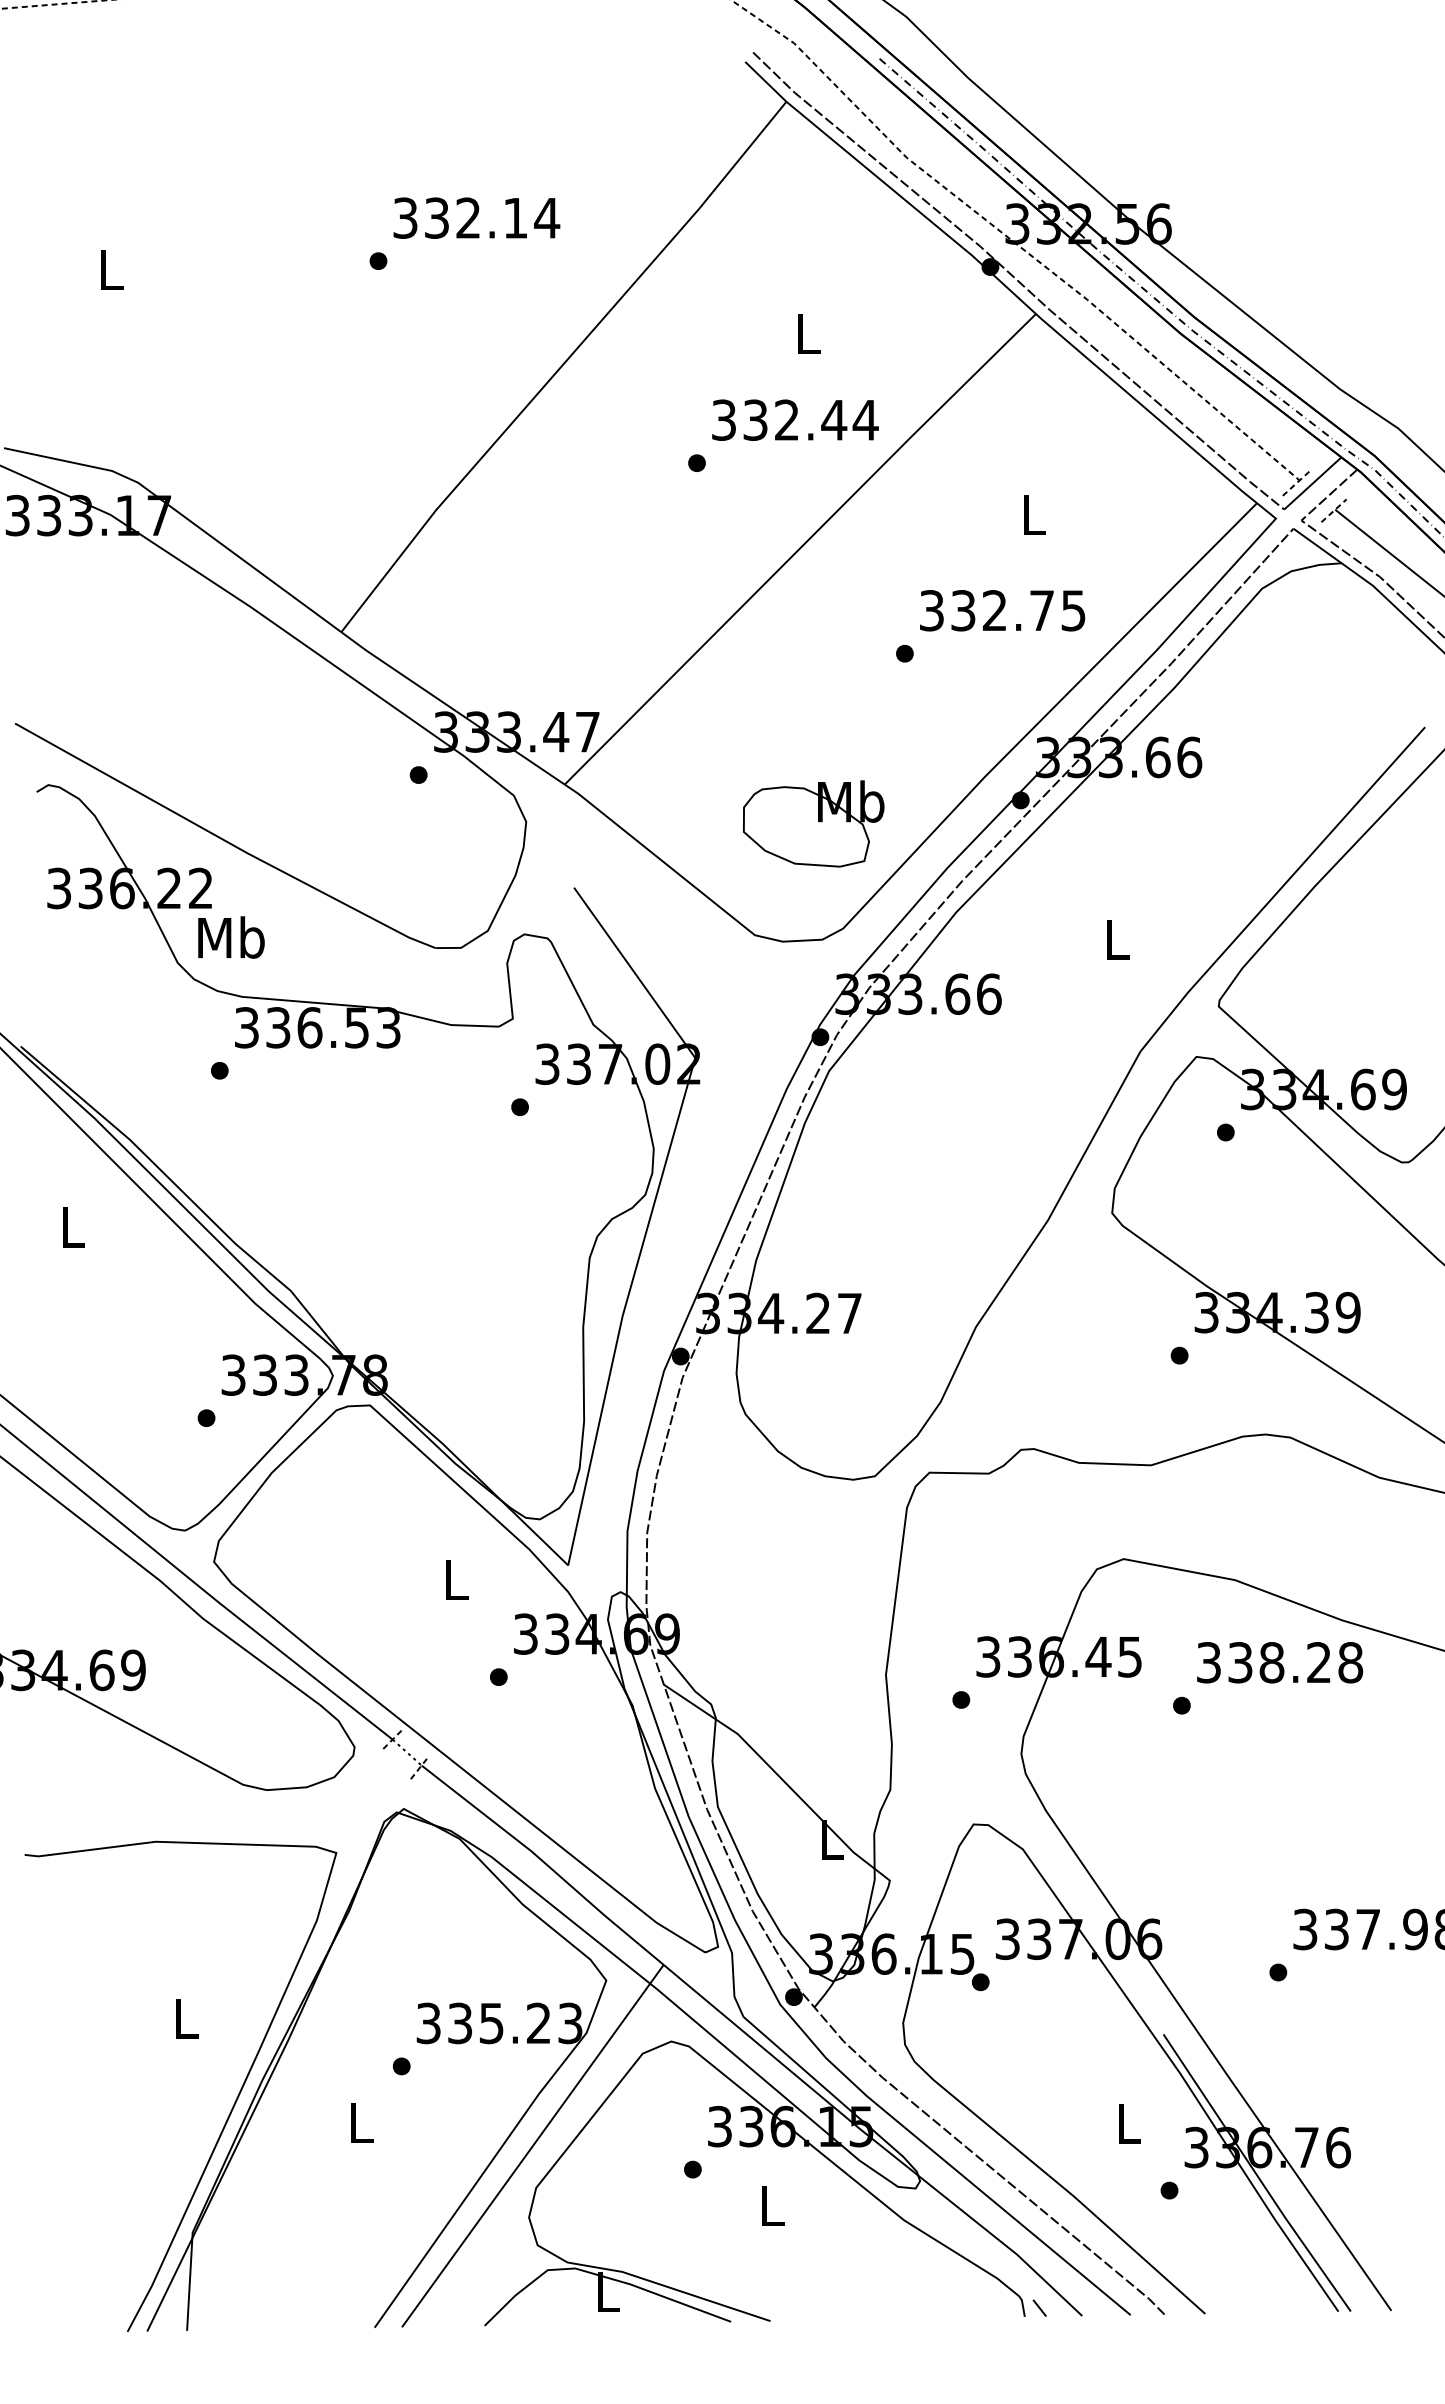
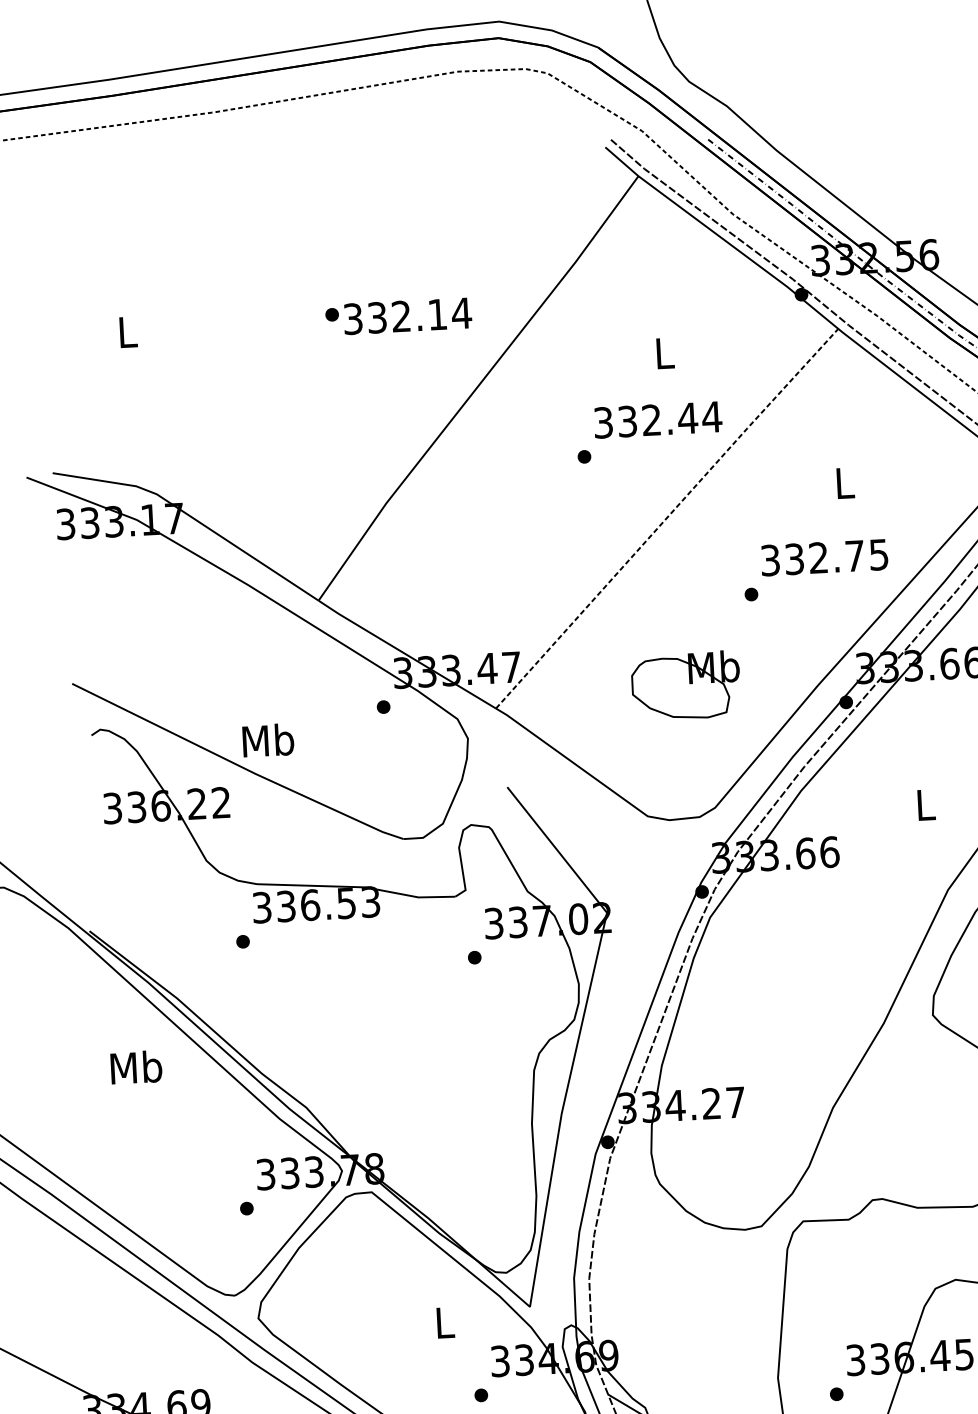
text: (476, 217) -> (407, 315), moved
line: (800, 548) -> (667, 518), solid -> dashed
part: (813, 823) -> (685, 685), moved
text: (231, 937) -> (268, 740), moved
text: (72, 1226) -> (136, 1067), L -> Mb

